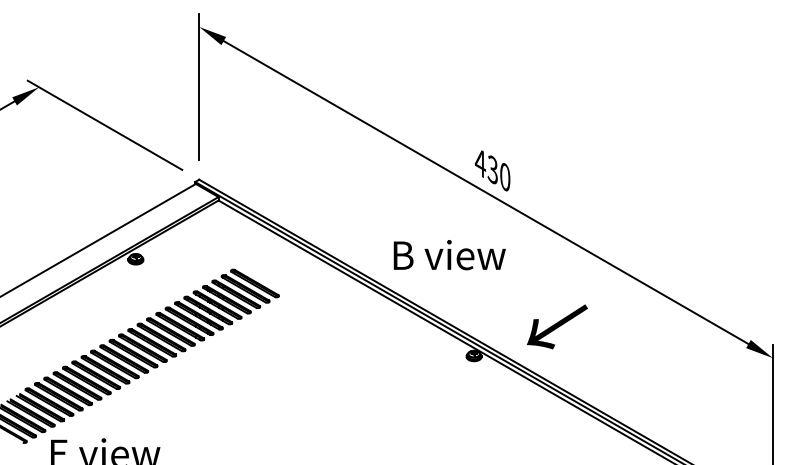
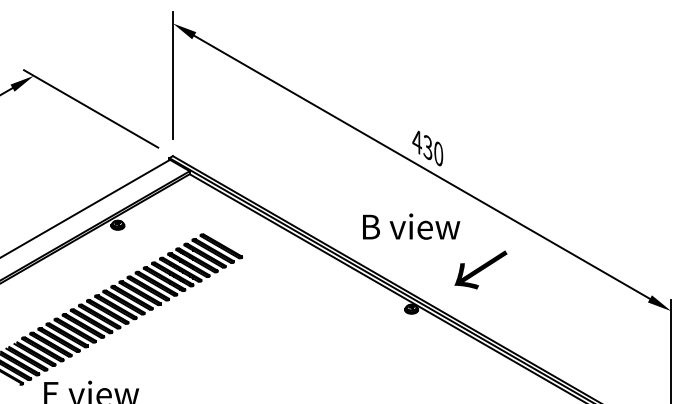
text: (449, 254) -> (411, 226), moved
text: (556, 326) -> (480, 269), moved

